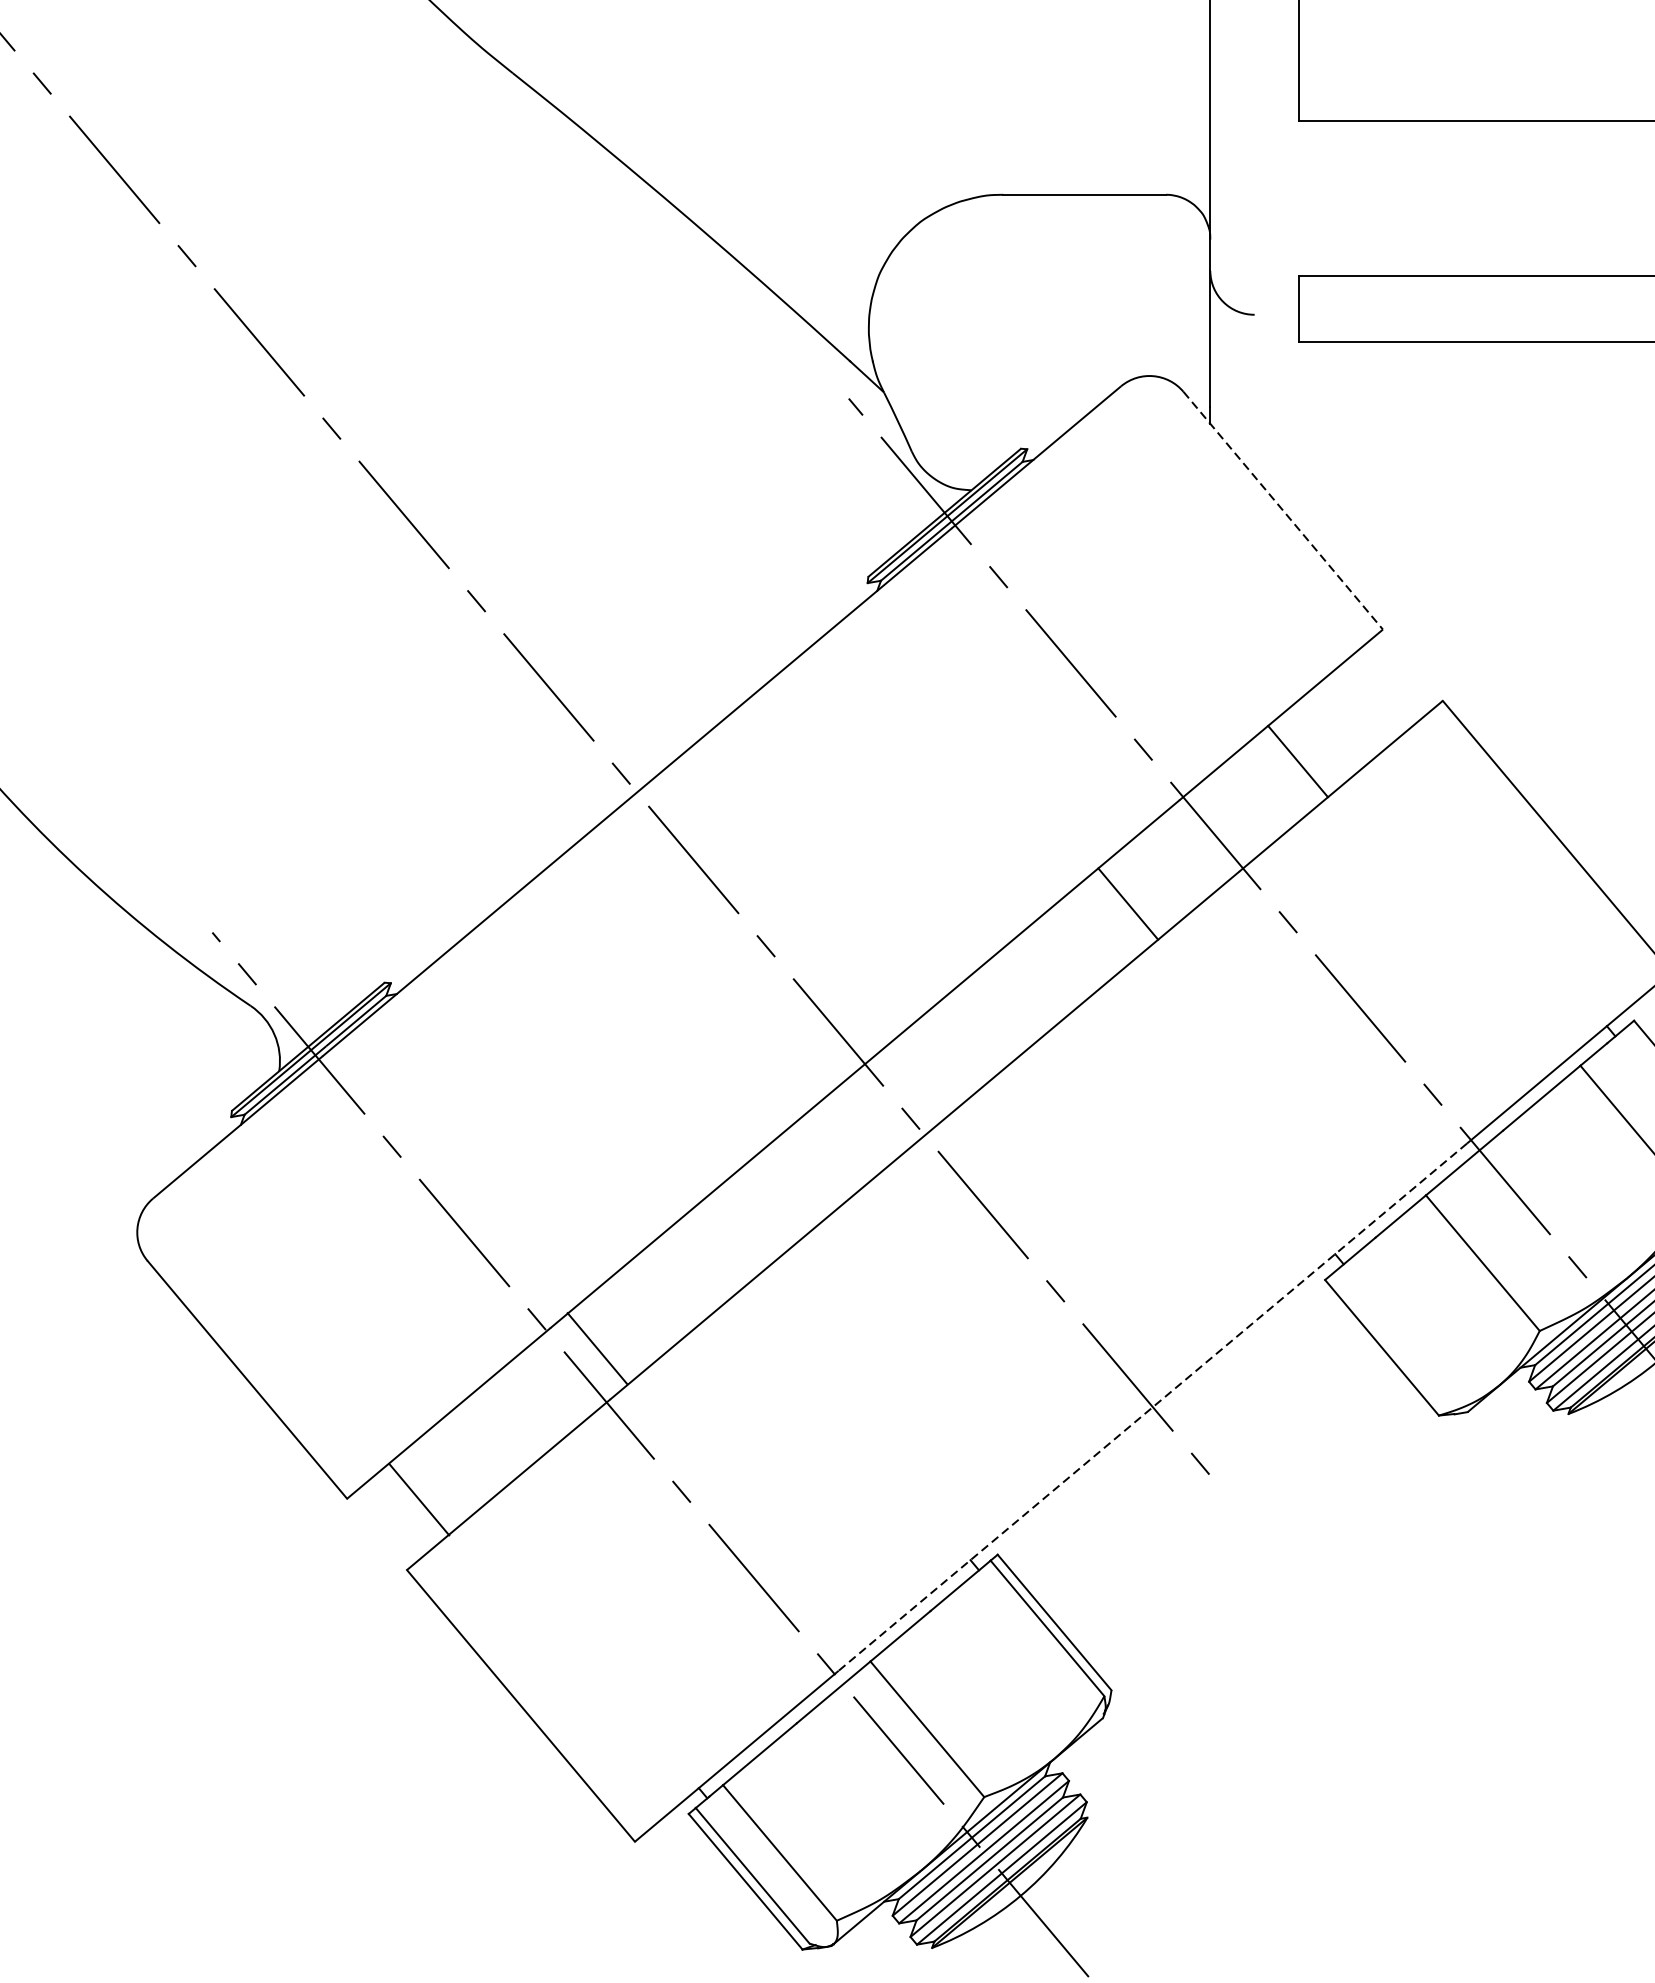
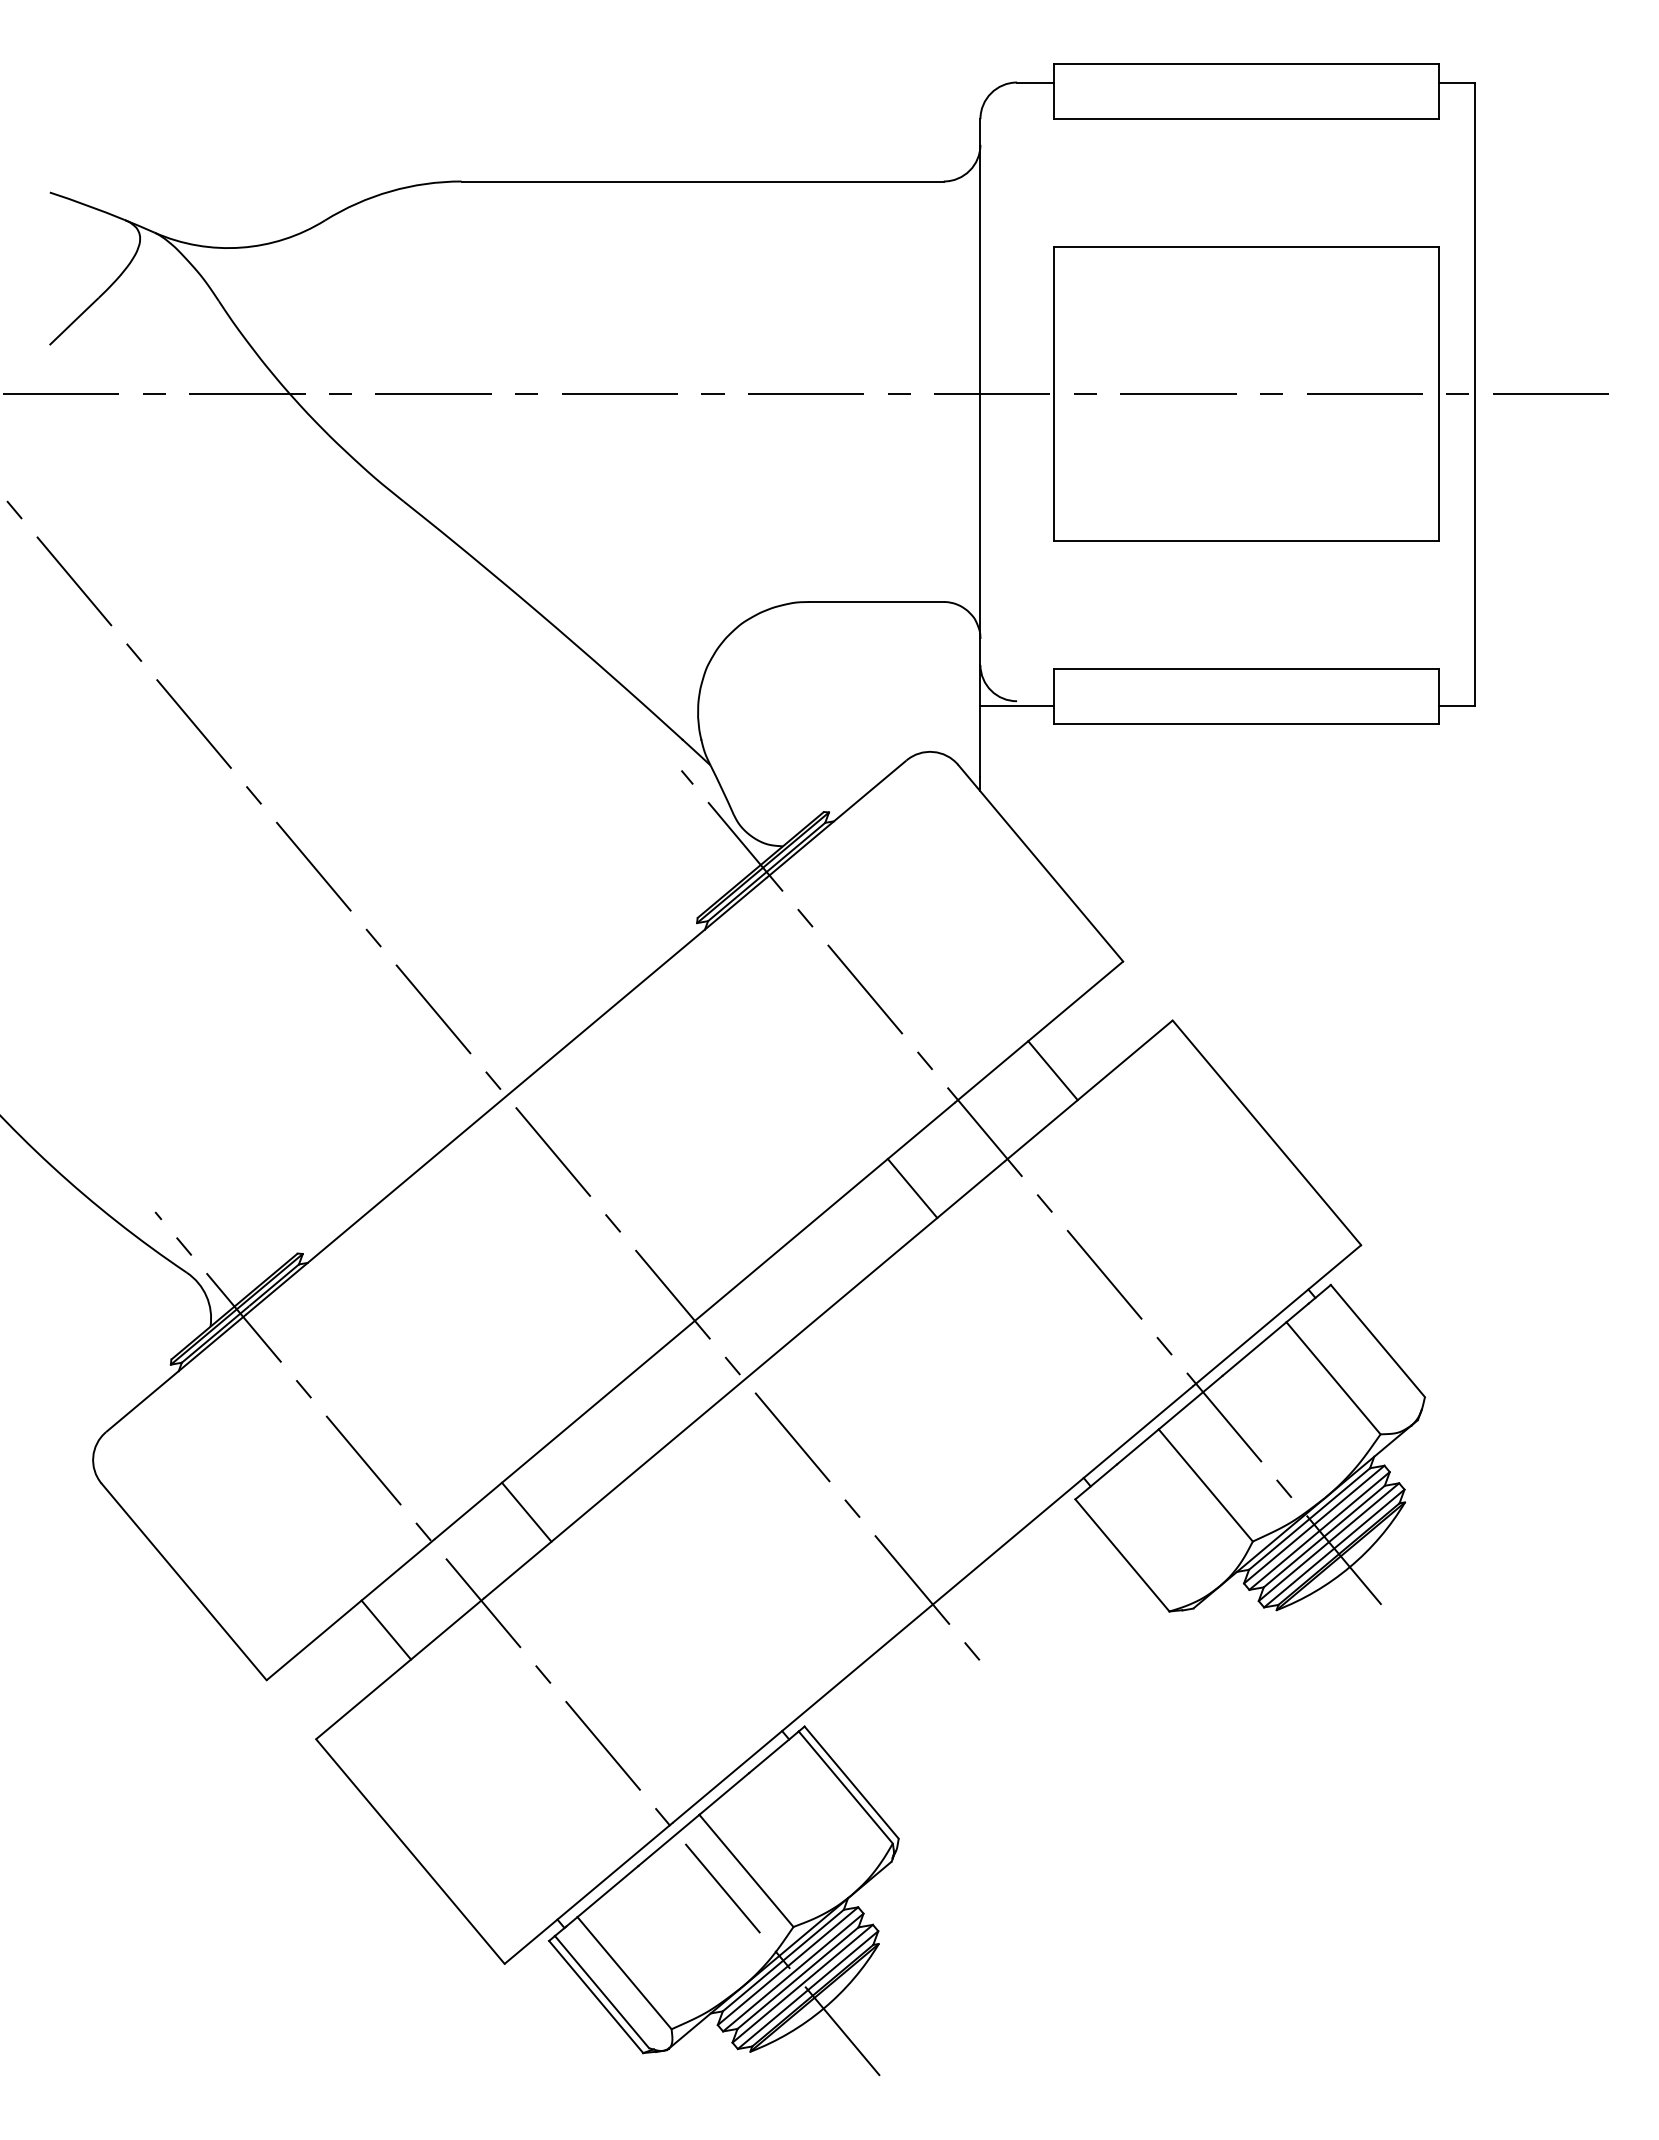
line: (1253, 319) -> (1016, 705), added
line: (1284, 511) -> (1041, 863), dashed -> solid
line: (597, 1347) -> (526, 1511), moved
line: (1152, 1407) -> (932, 1604), dashed -> solid
line: (419, 1499) -> (386, 1629), moved

